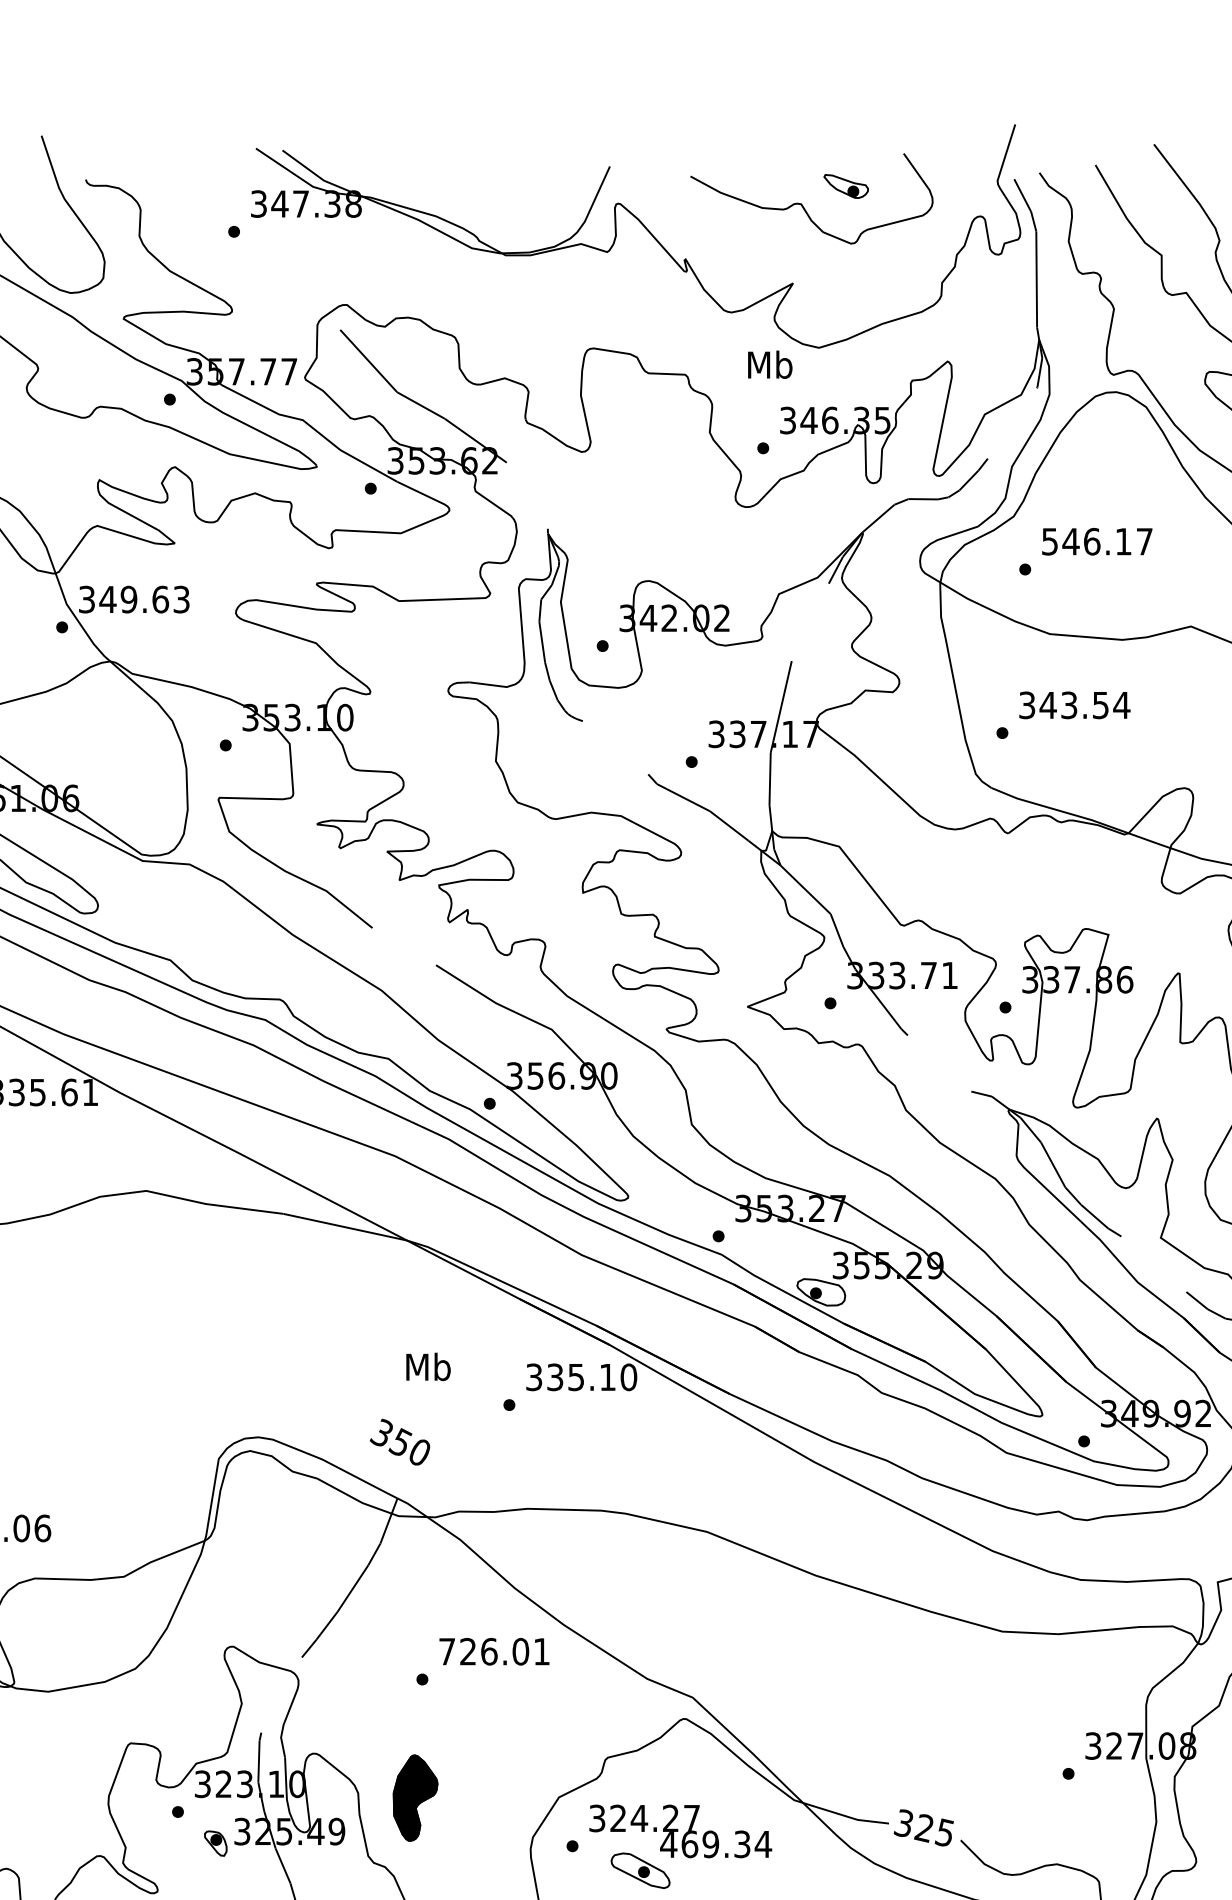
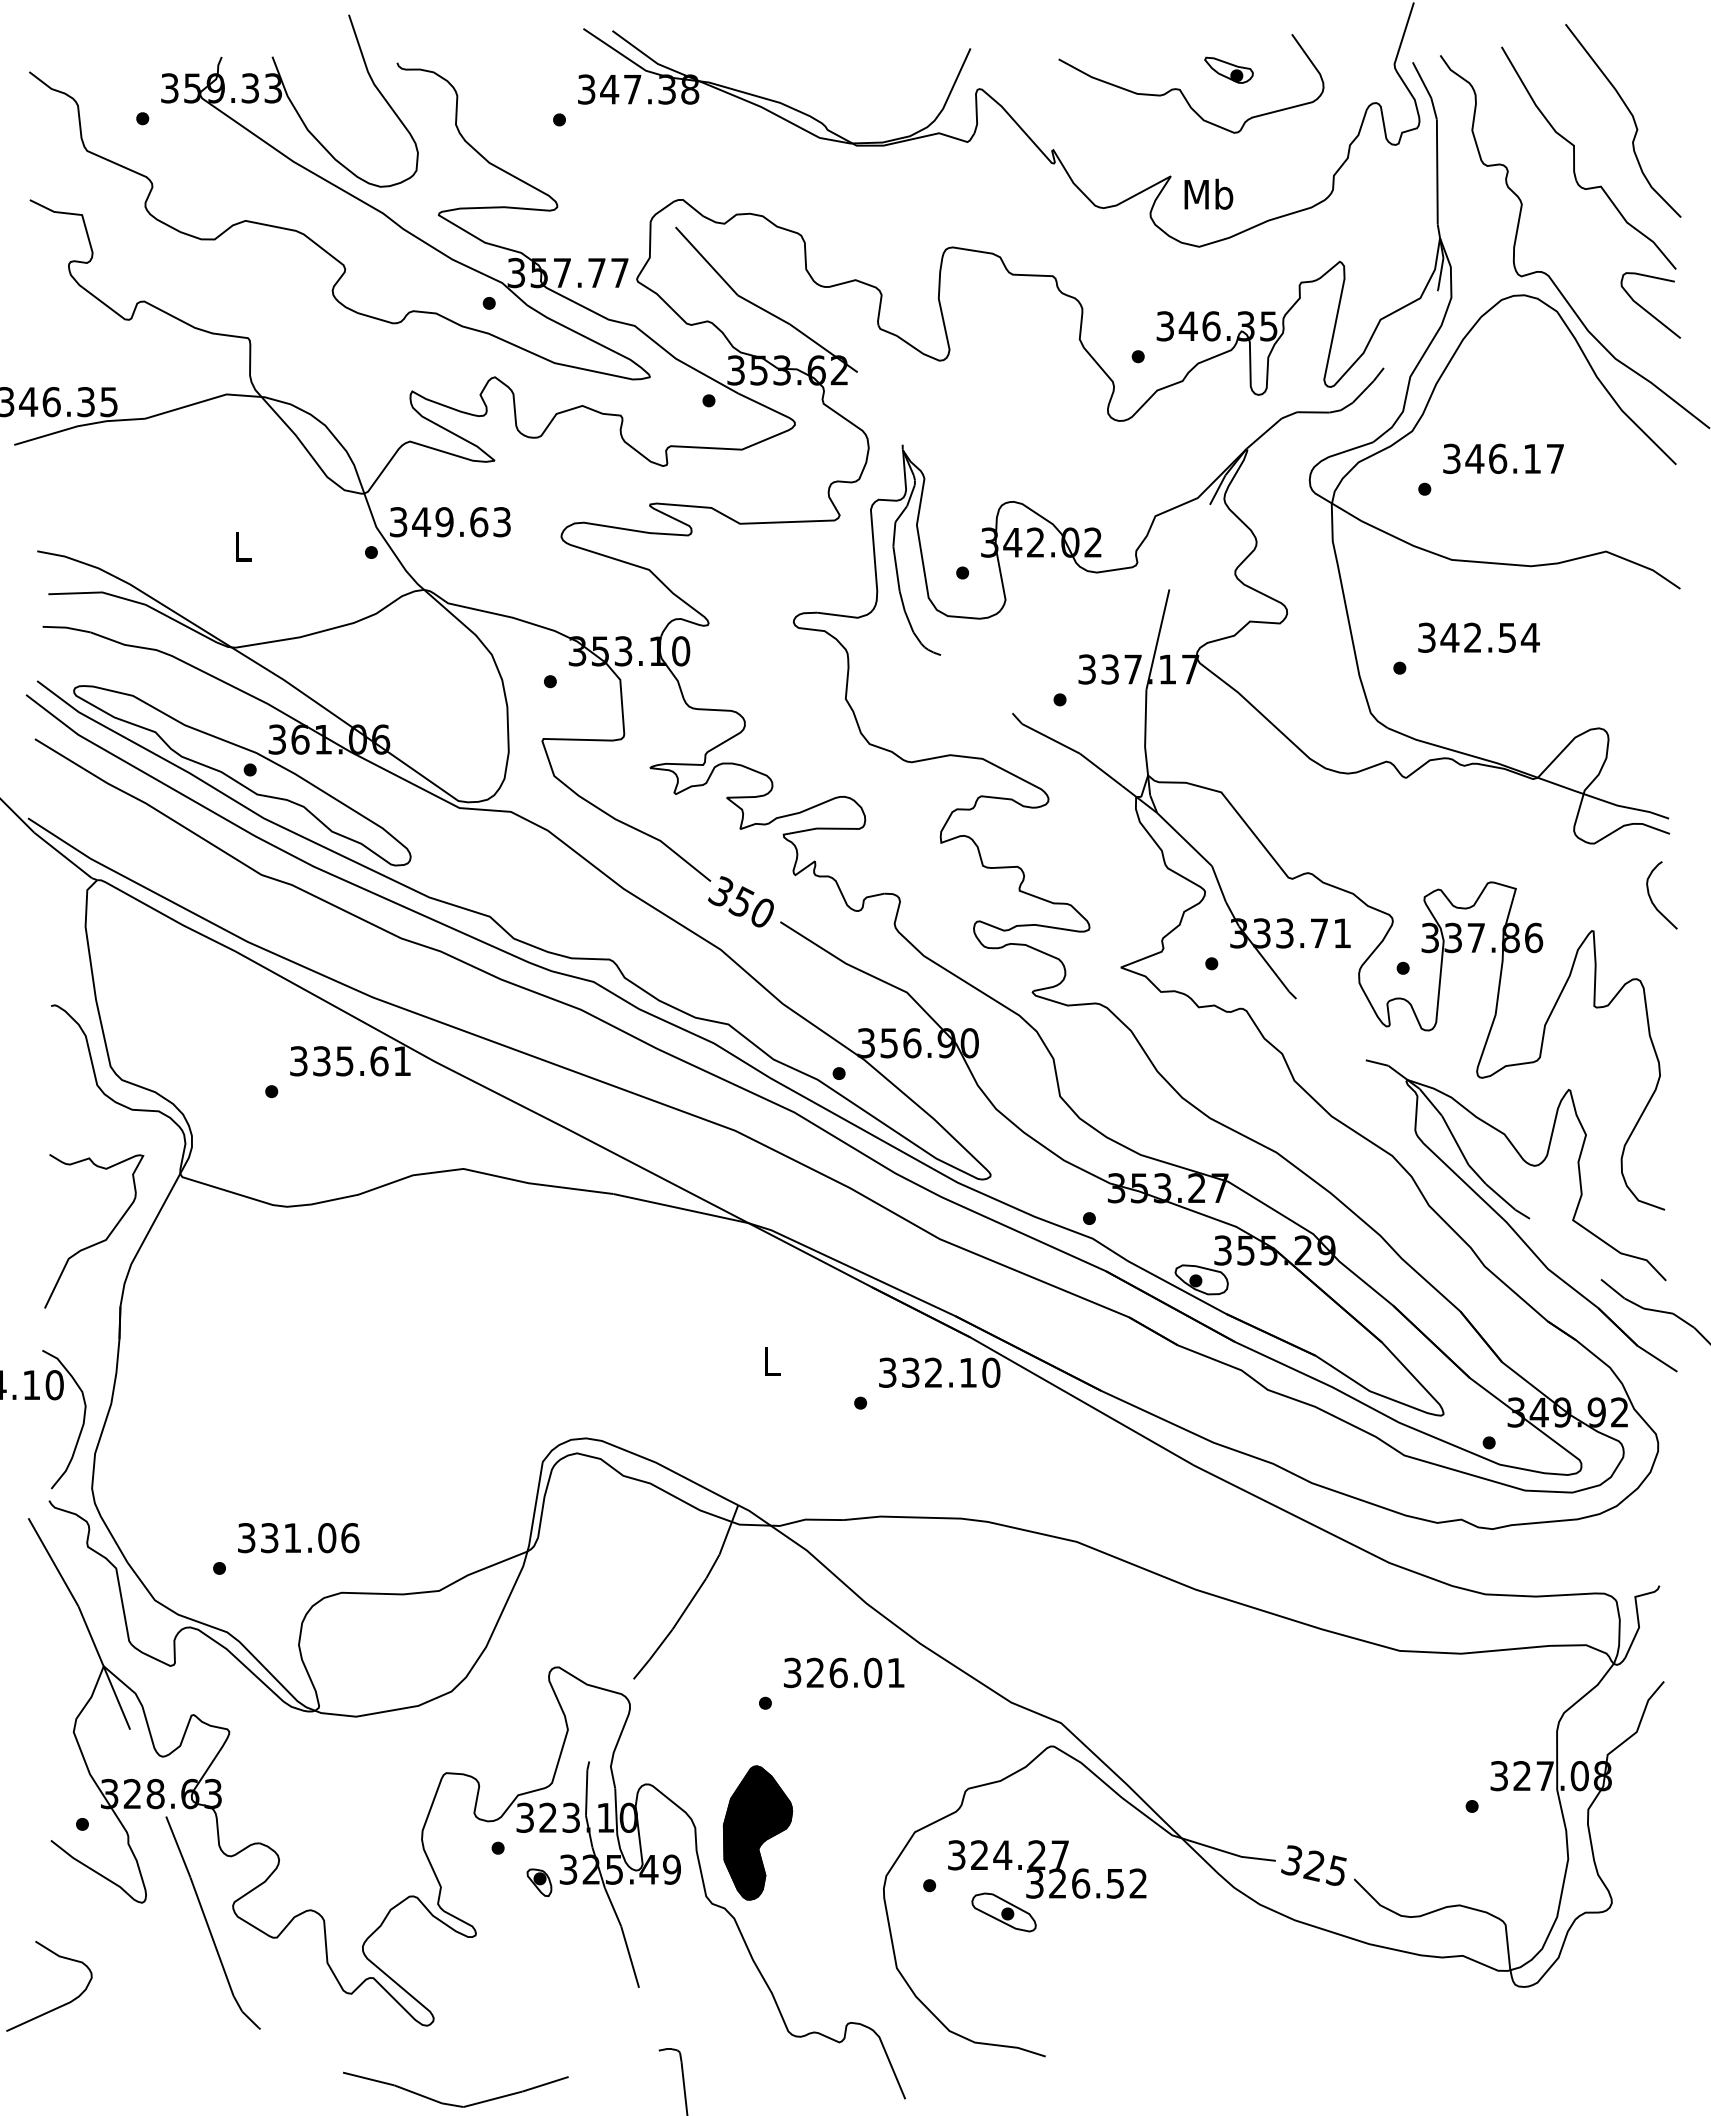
text: (769, 364) -> (1208, 193), moved
text: (1050, 541) -> (1452, 458), 546.17 -> 346.17
text: (1068, 705) -> (1472, 637), 343.54 -> 342.54
text: (427, 1366) -> (771, 1360), Mb -> L
text: (576, 1377) -> (933, 1372), 335.10 -> 332.10
text: (399, 1441) -> (740, 901), moved
text: (447, 1651) -> (792, 1672), 726.01 -> 326.01
part: (415, 1797) -> (757, 1832), size x1.43
text: (715, 1844) -> (1086, 1883), 469.34 -> 326.52

